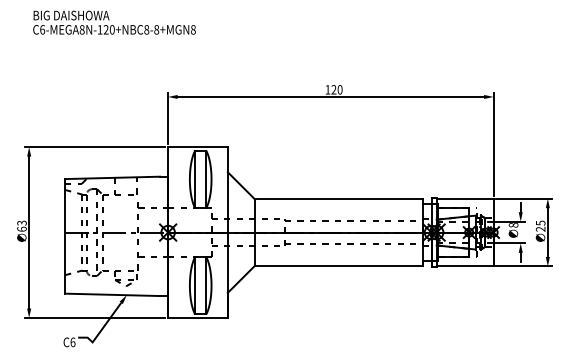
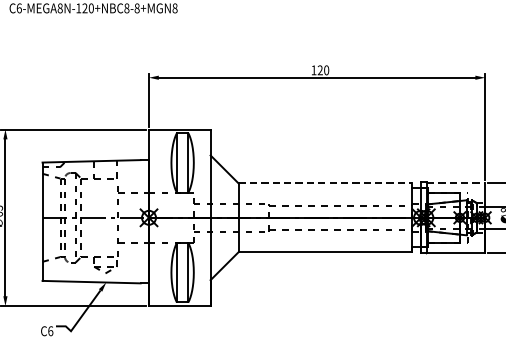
line: (465, 198) -> (456, 182), solid -> dashed
line: (338, 199) -> (324, 183), solid -> dashed

